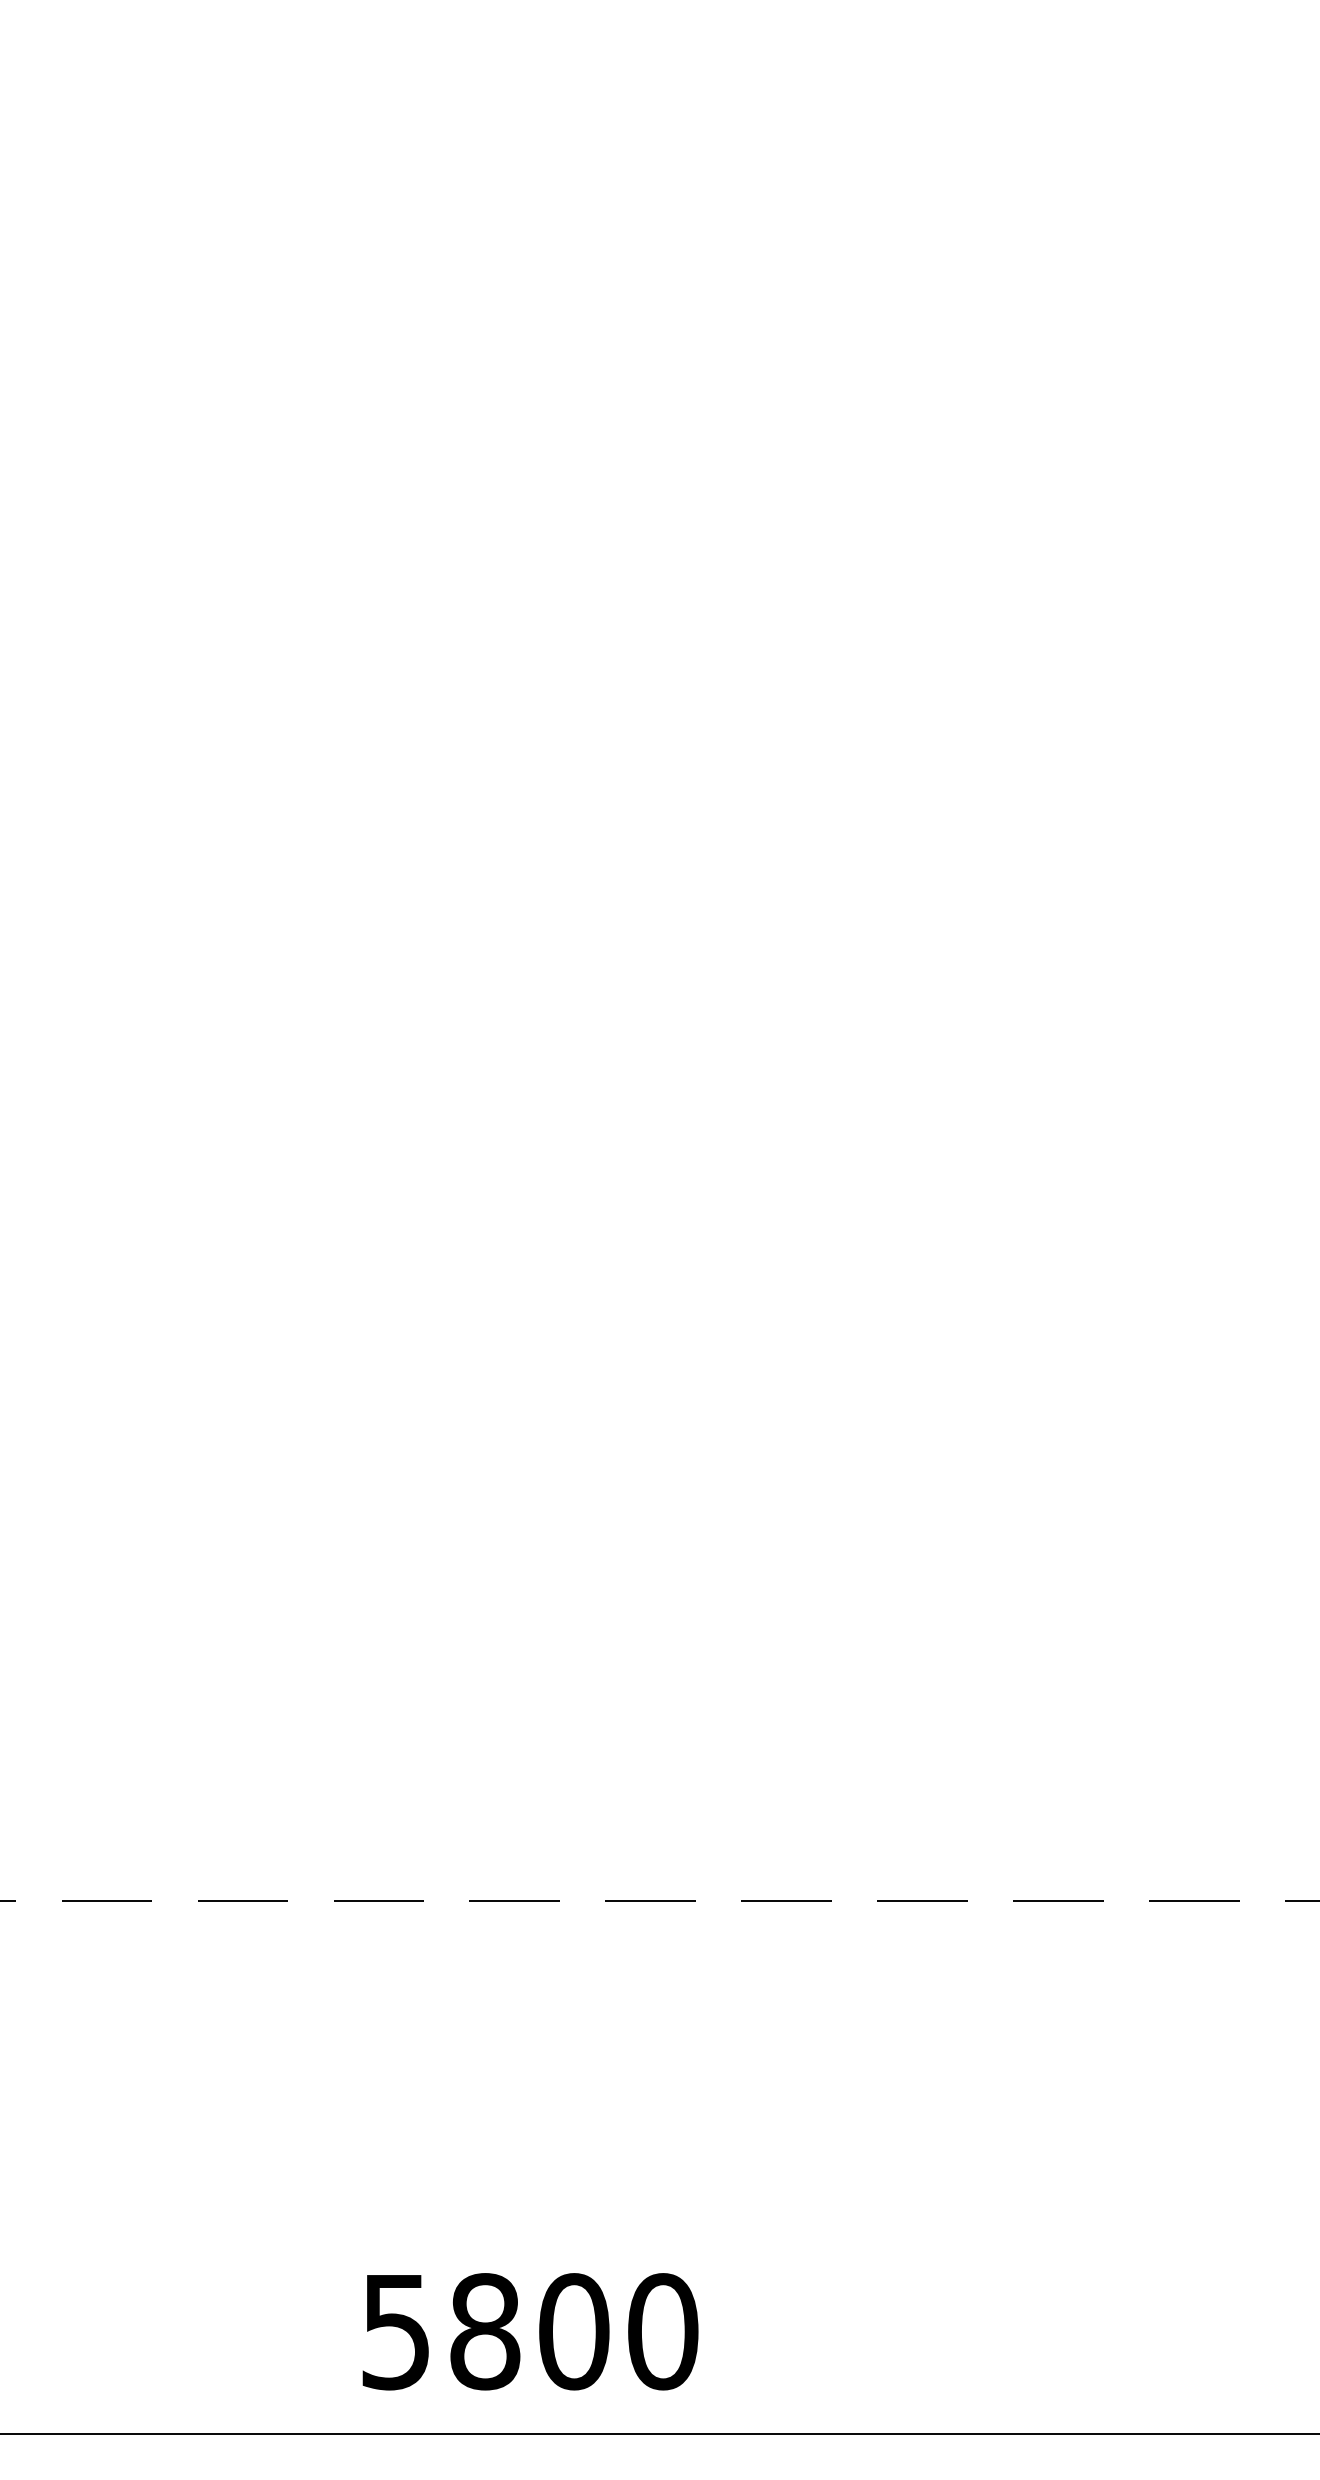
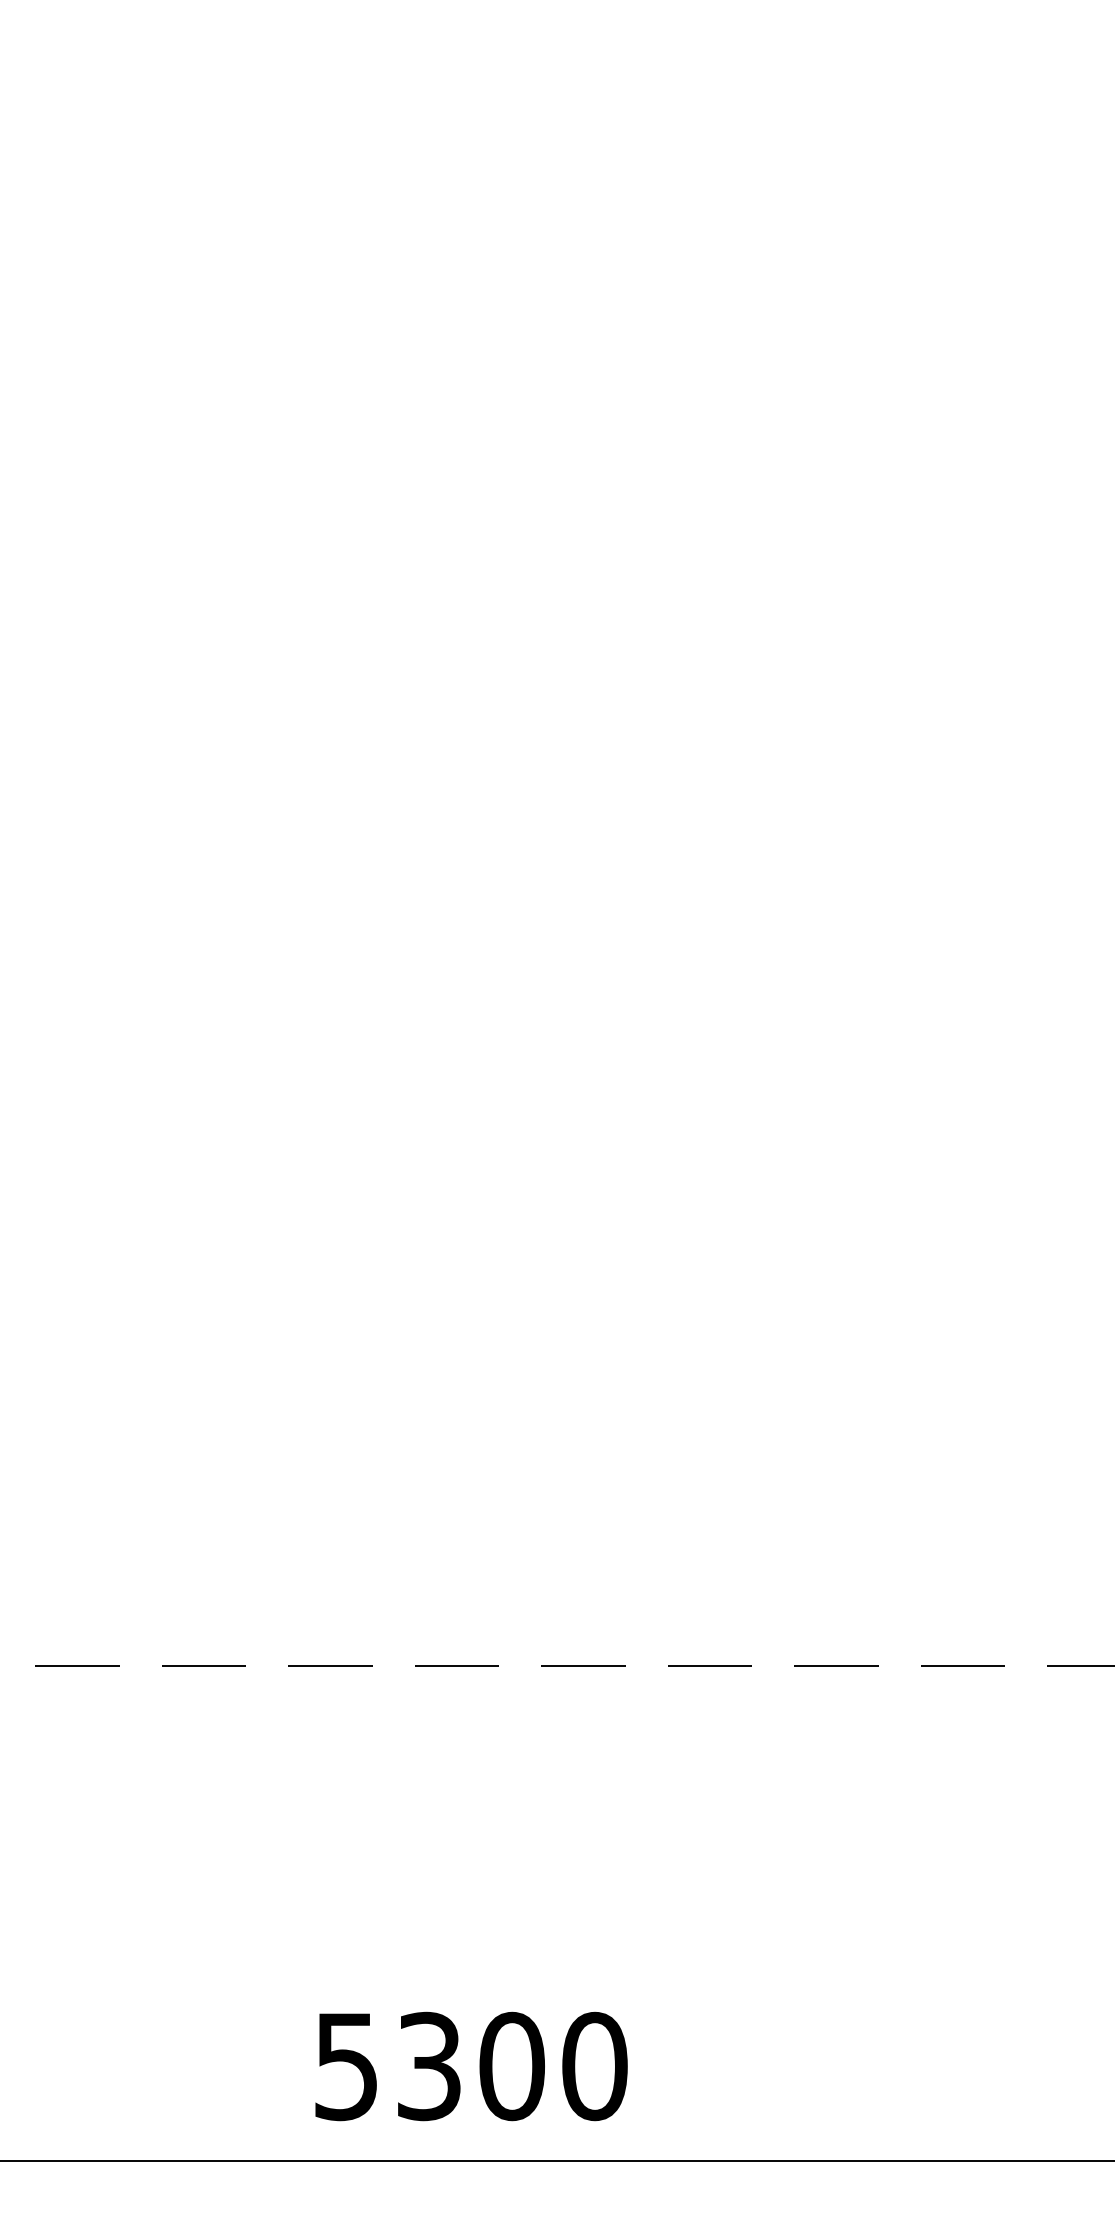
text: (485, 2331) -> (429, 2066), 5800 -> 5300

